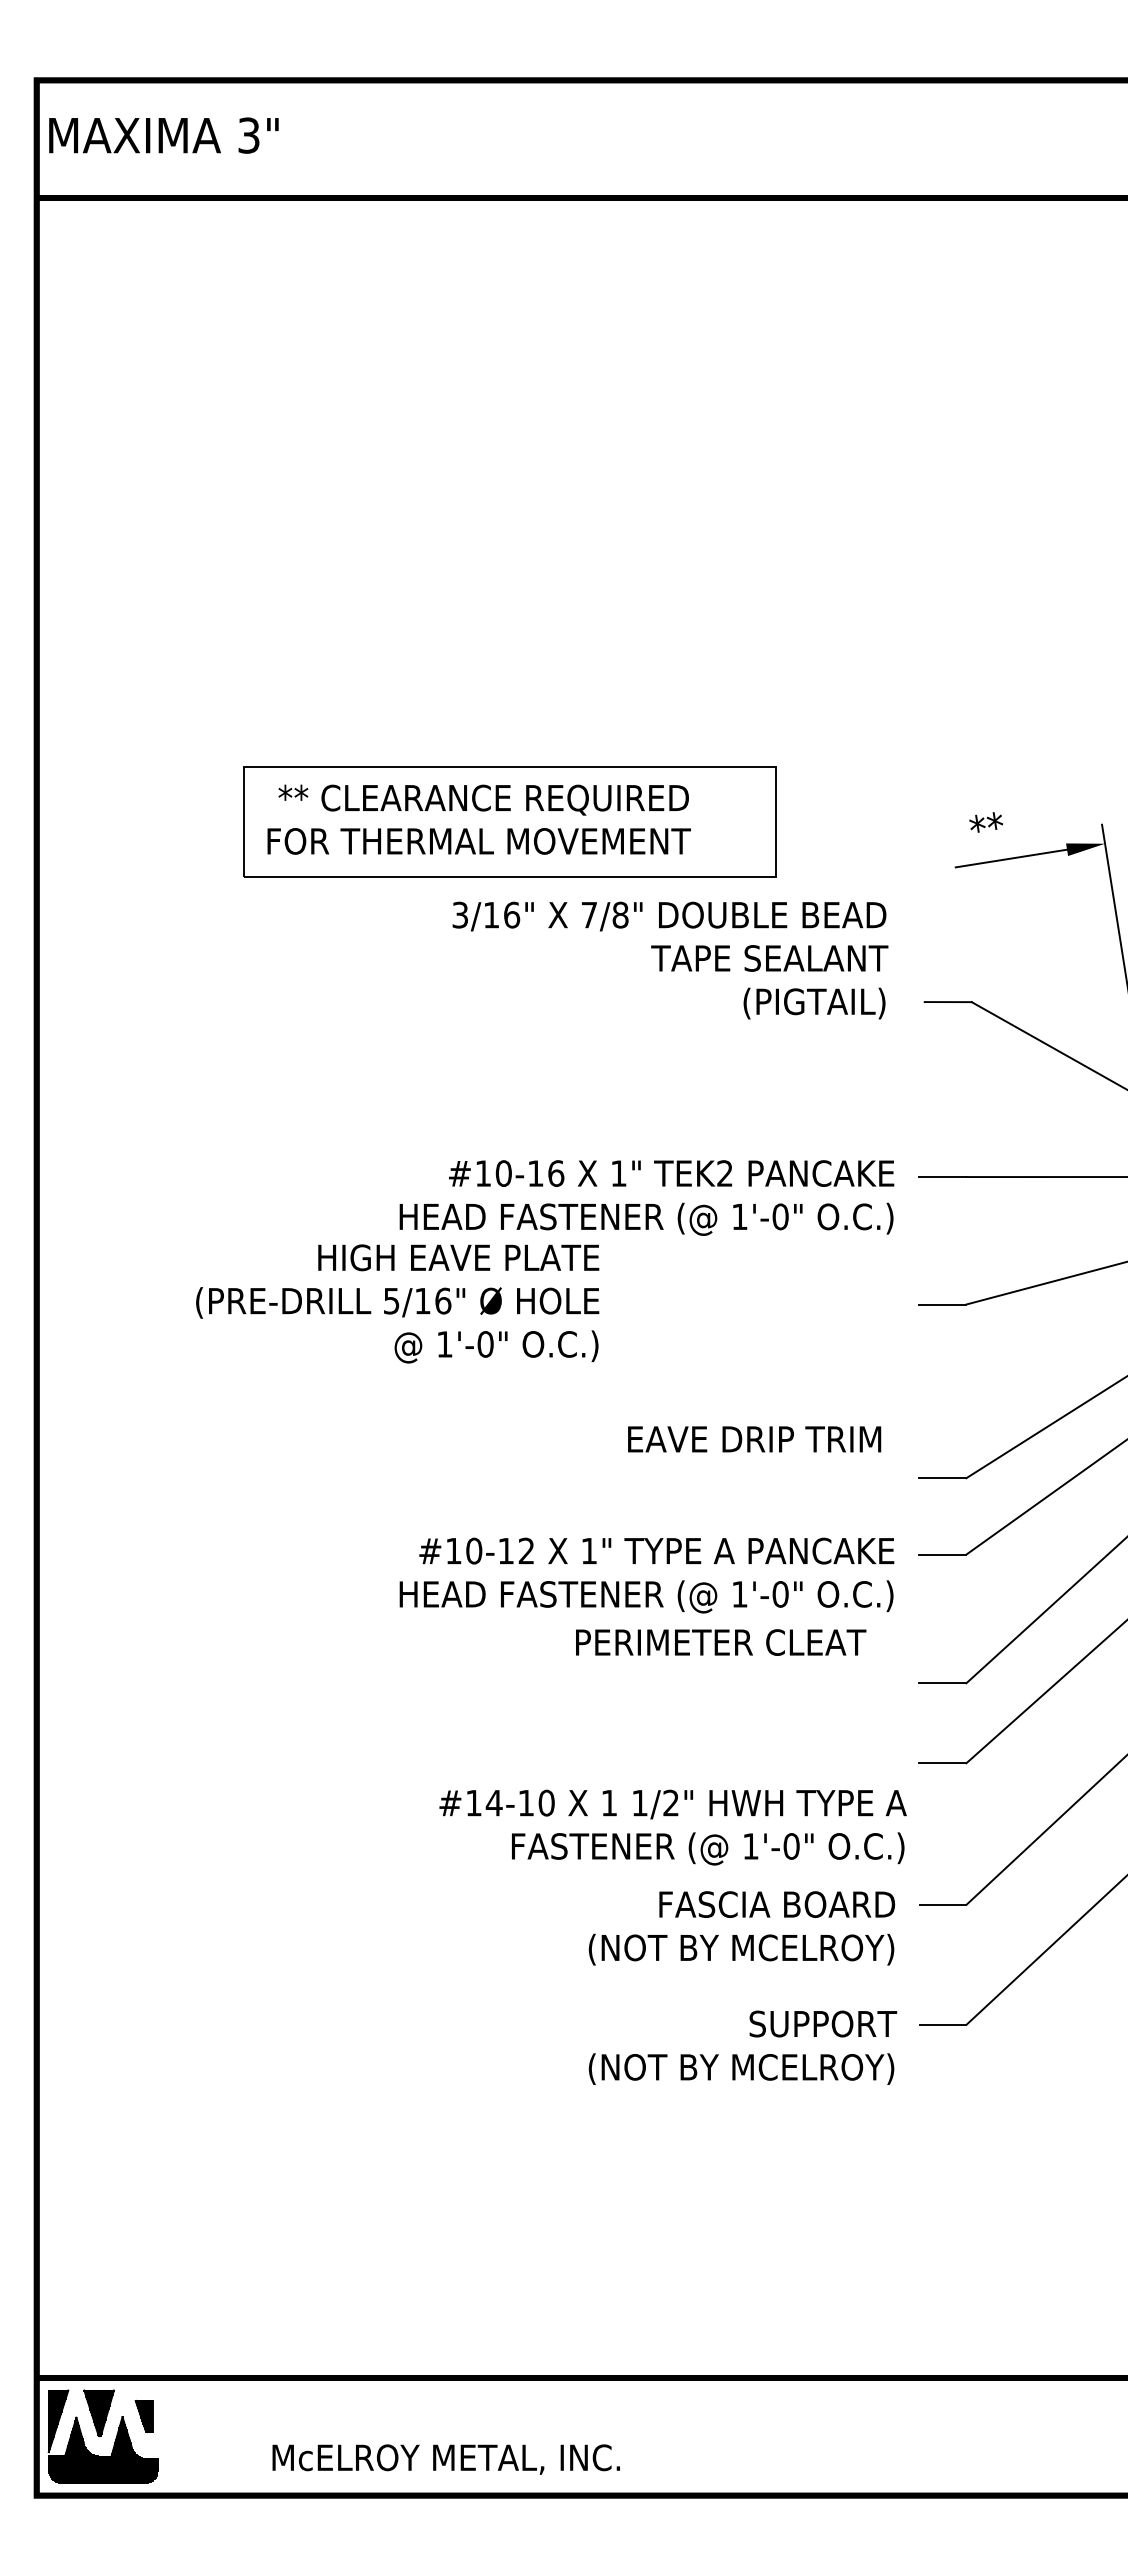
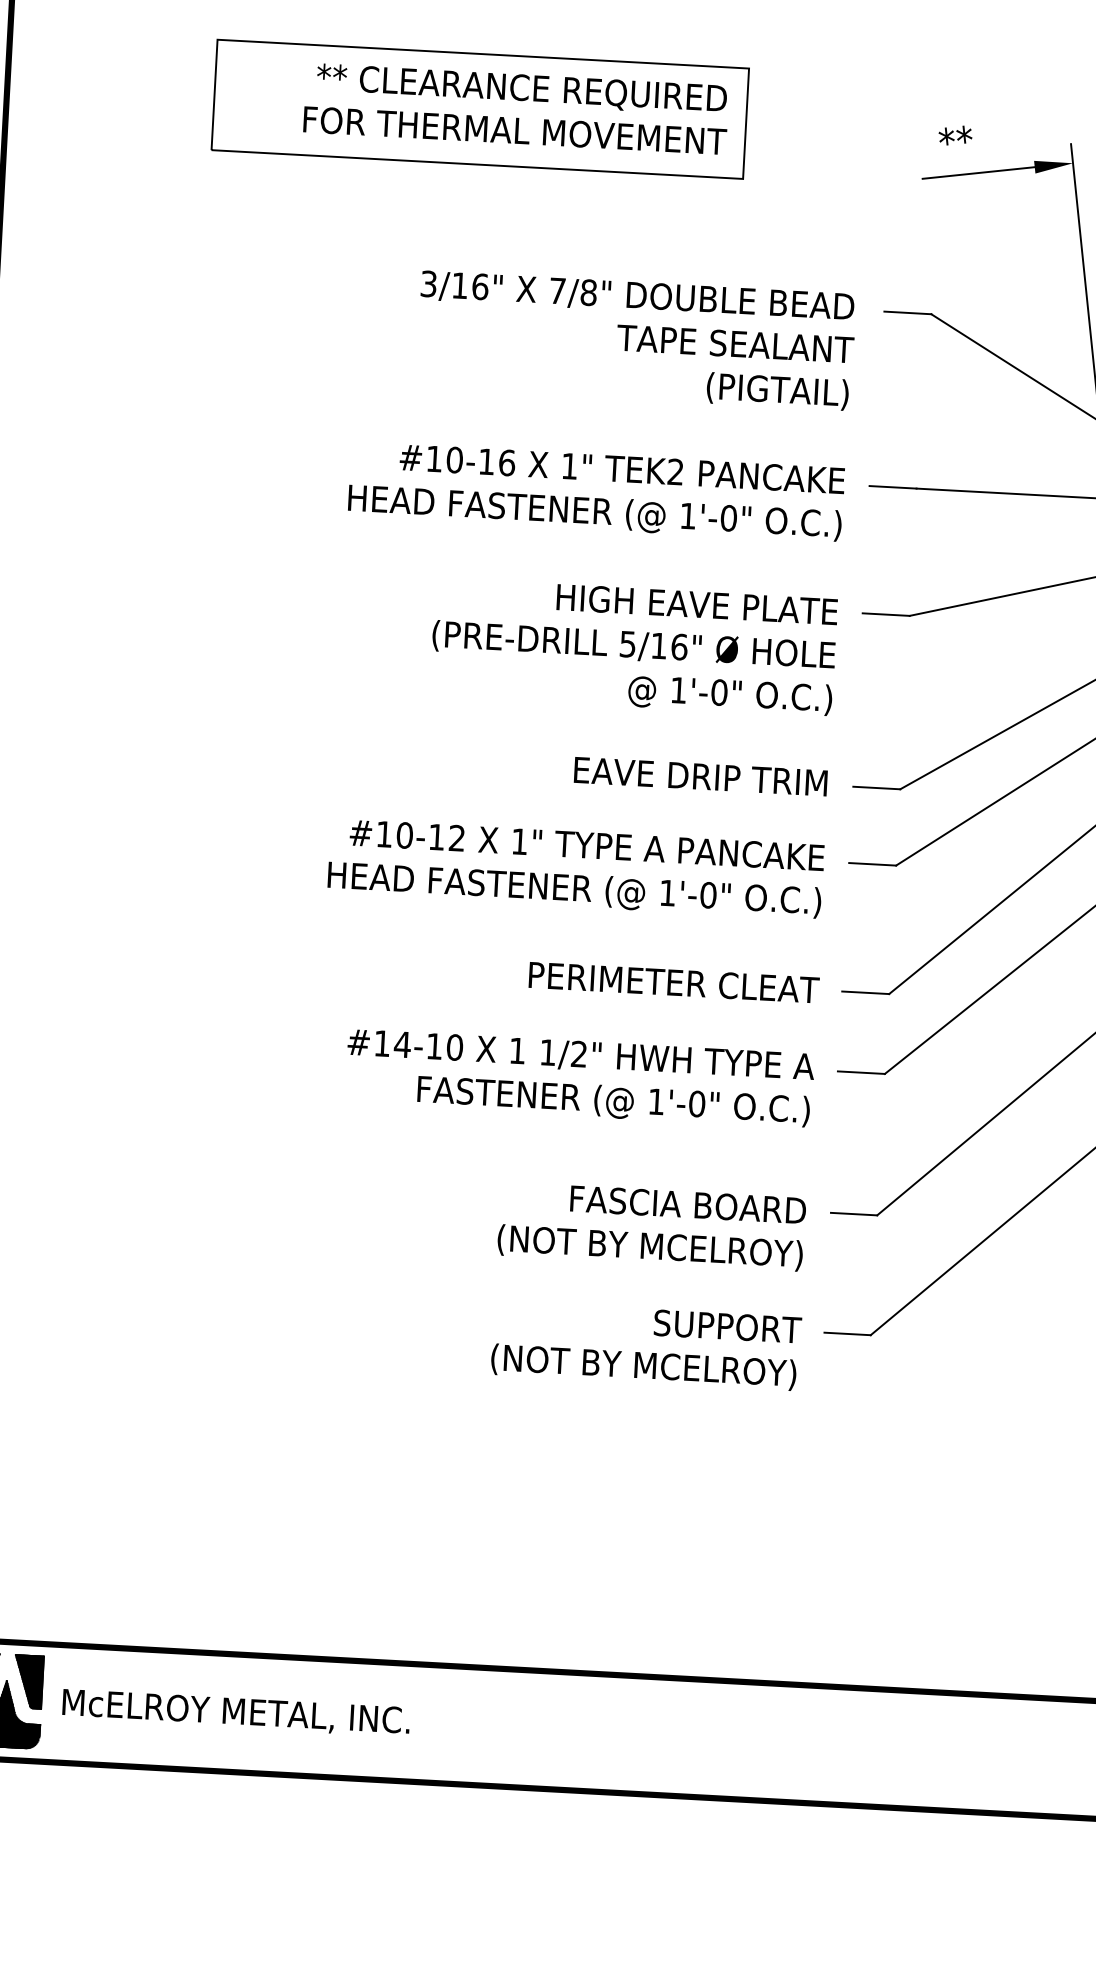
text: (478, 819) -> (515, 108), moved
text: (670, 960) -> (636, 340), moved
text: (397, 1303) -> (633, 646), moved
text: (754, 1439) -> (700, 776), moved
text: (721, 1642) -> (674, 982), moved
text: (672, 1827) -> (579, 1078), moved
part: (143, 2416) -> (27, 1681), size x1.67
text: (445, 2459) -> (235, 1713), moved

